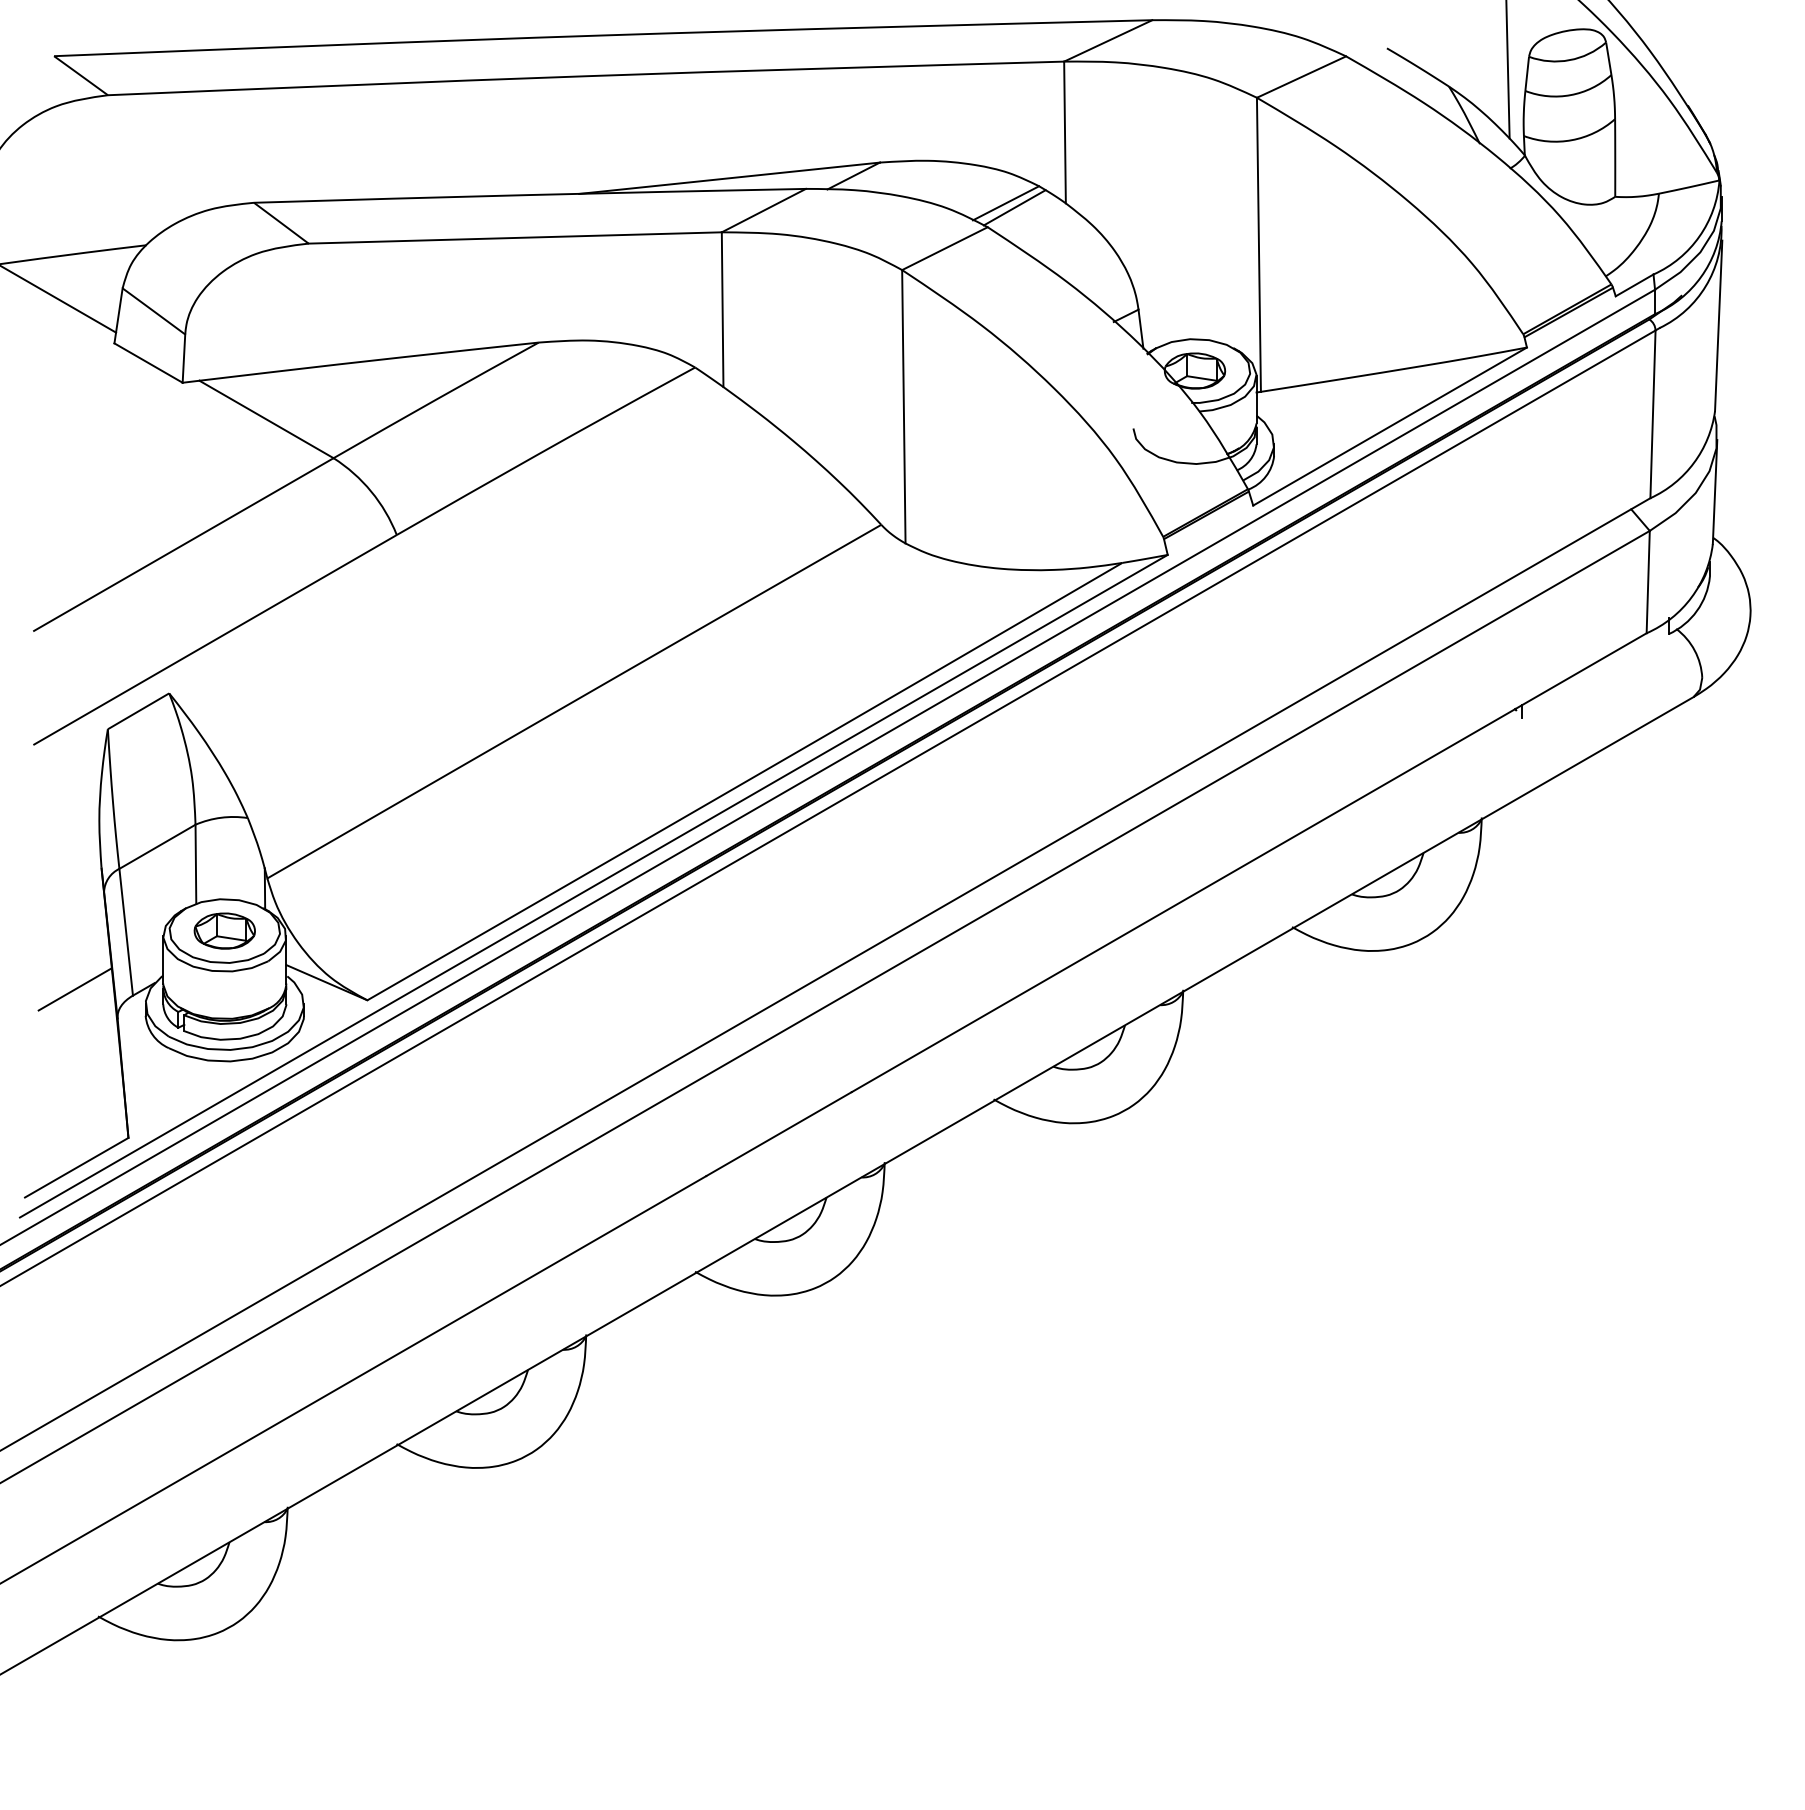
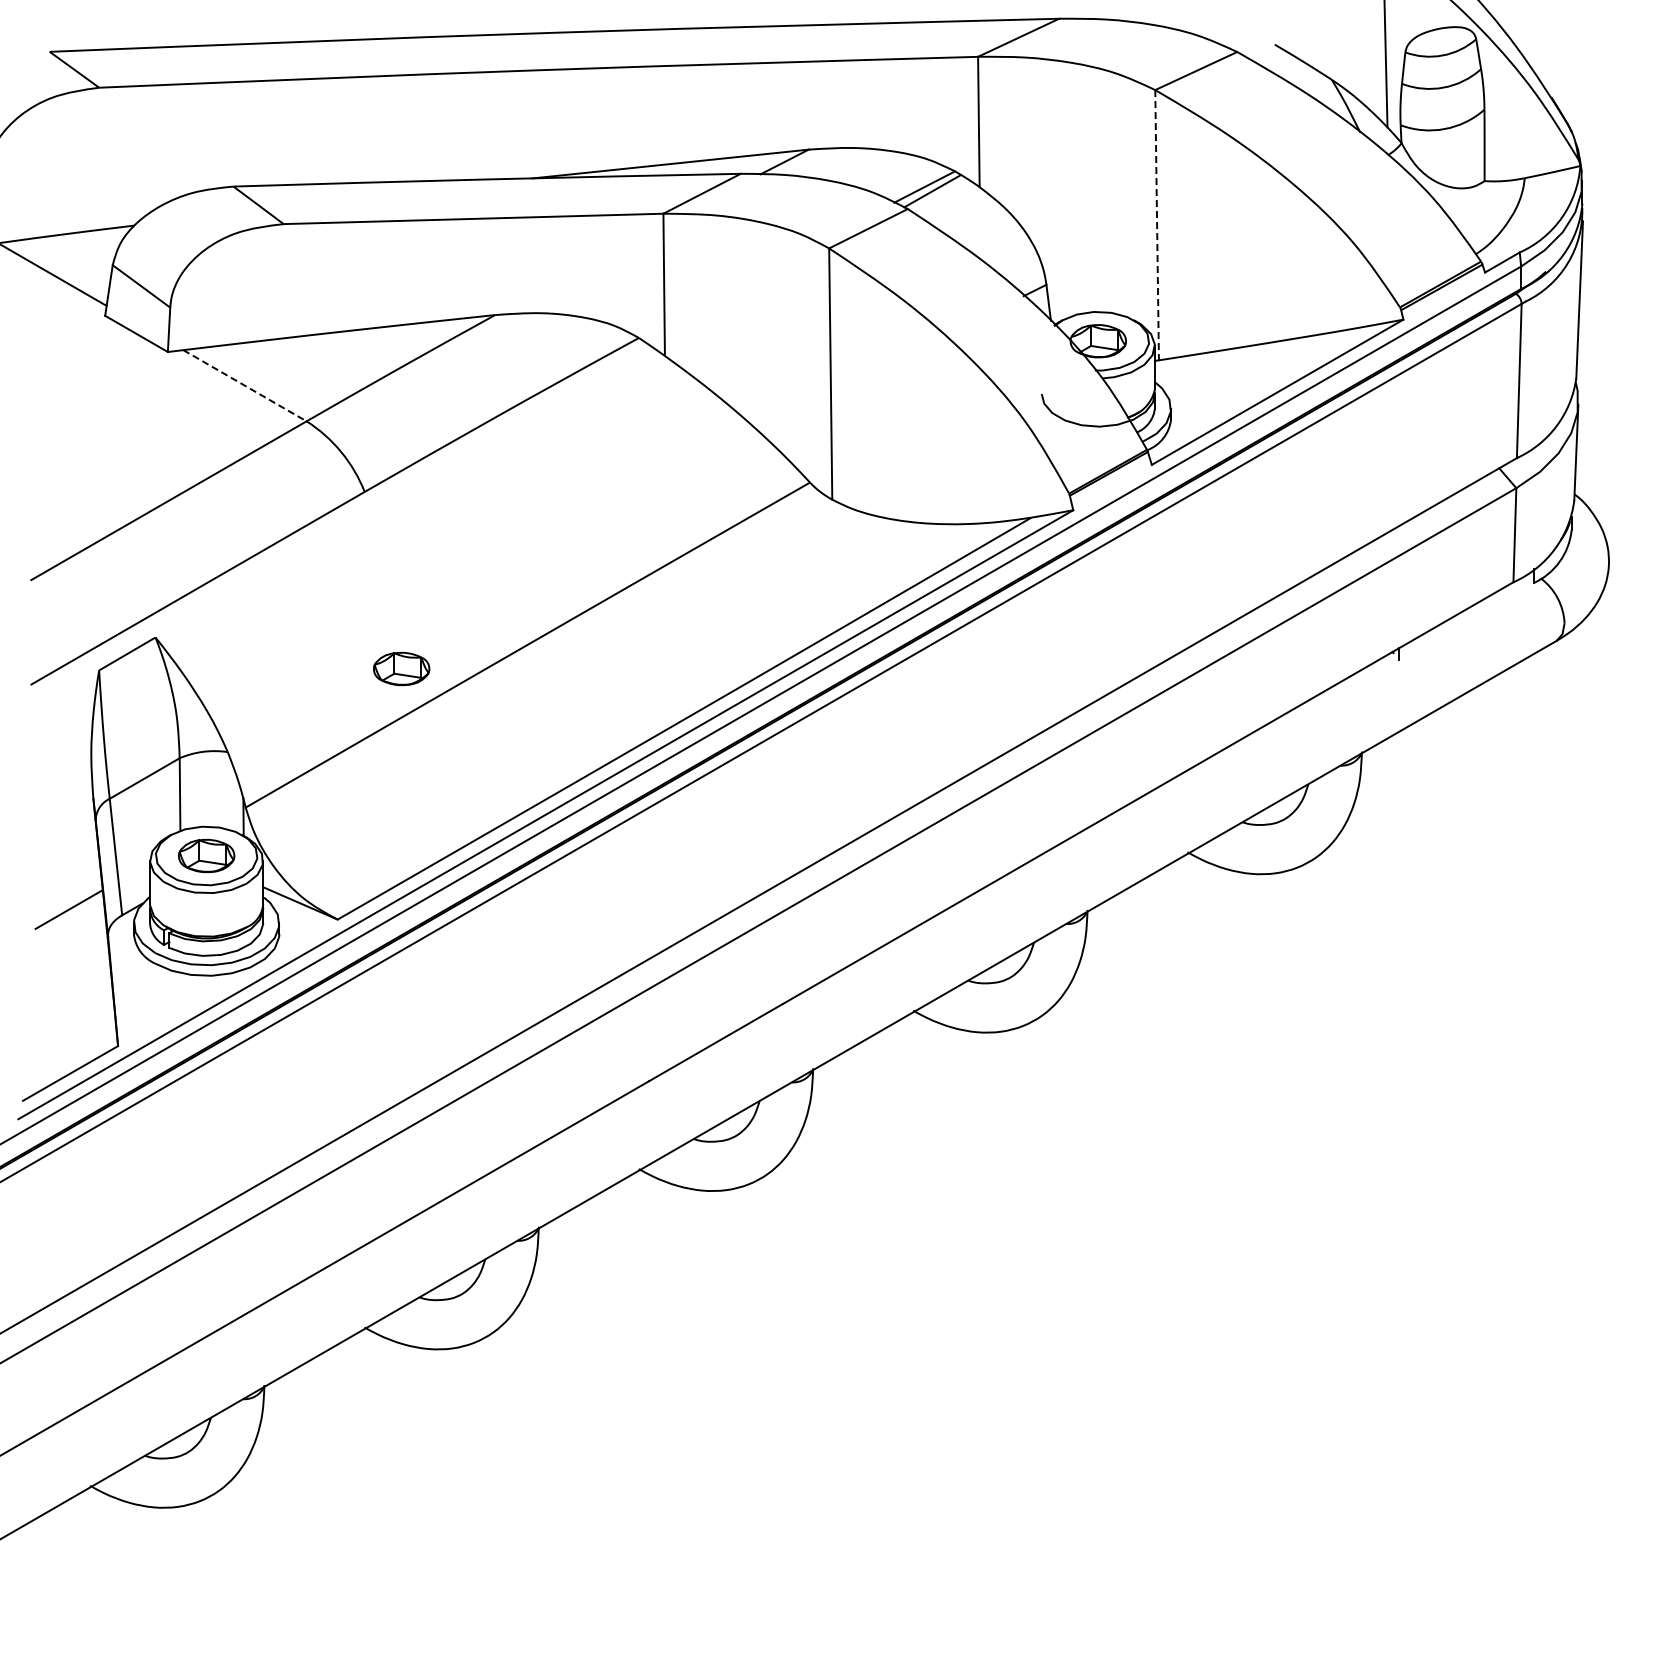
line: (1259, 245) -> (1157, 225), solid -> dashed
line: (267, 419) -> (245, 385), solid -> dashed
part: (436, 727) -> (401, 668), added

